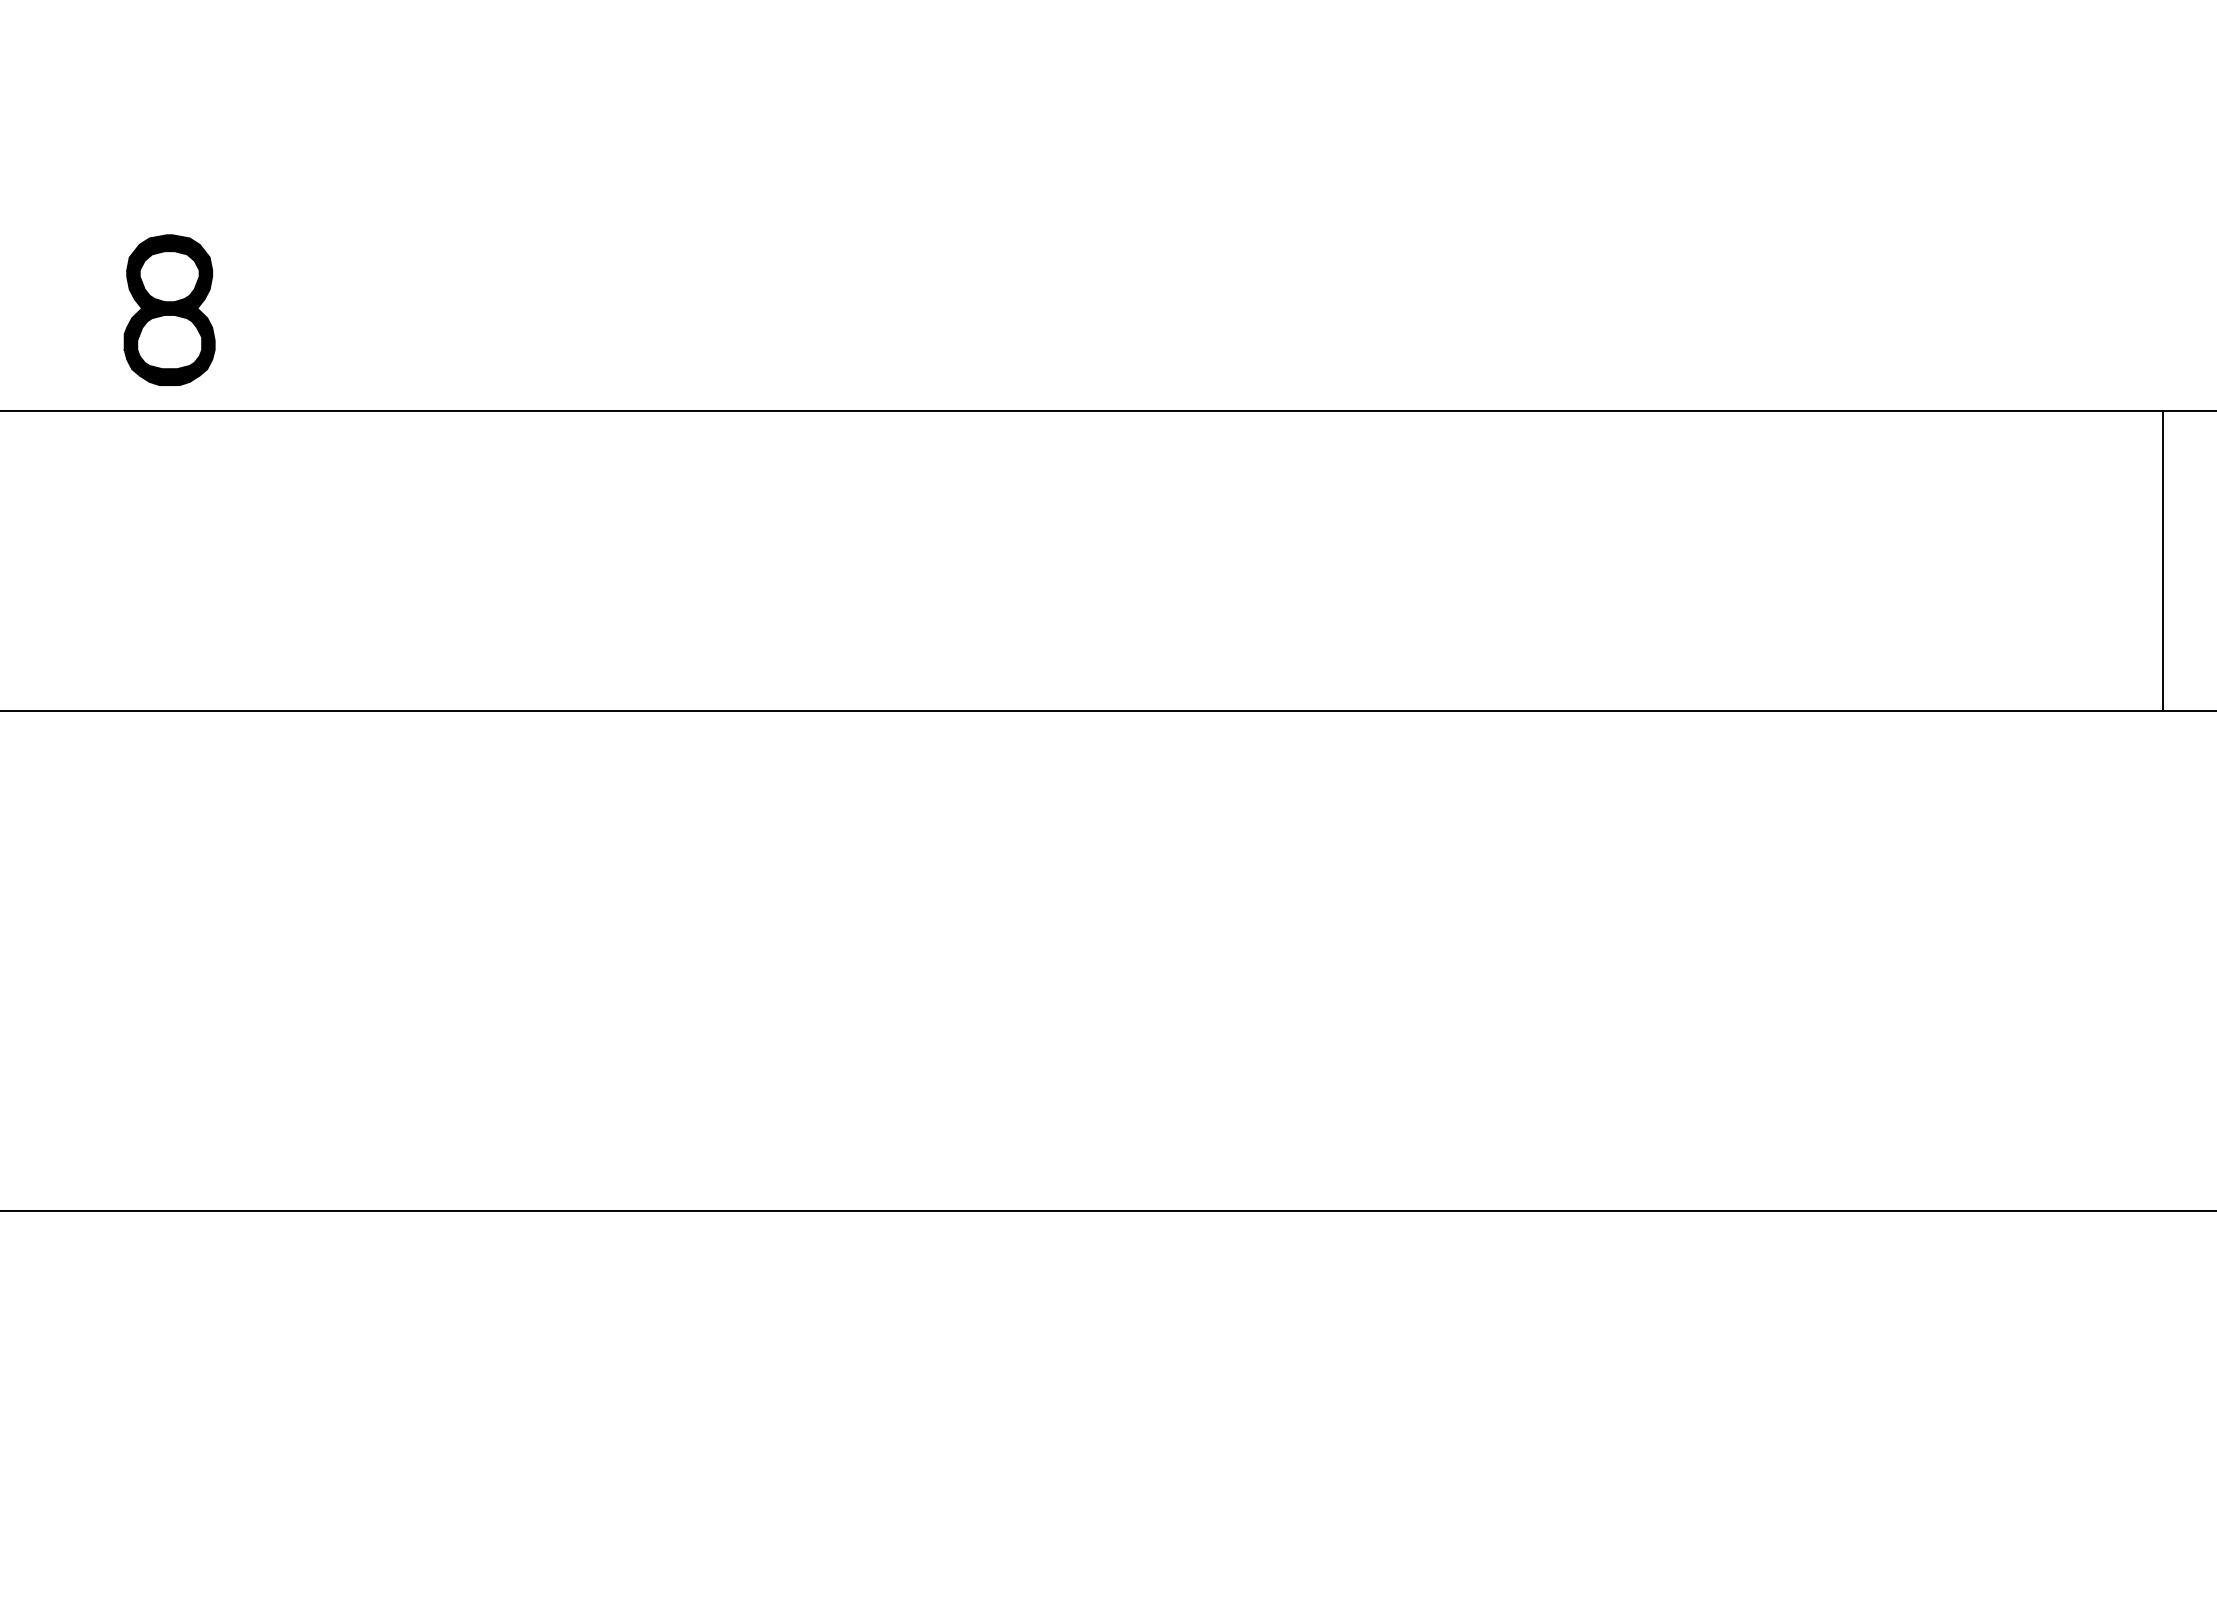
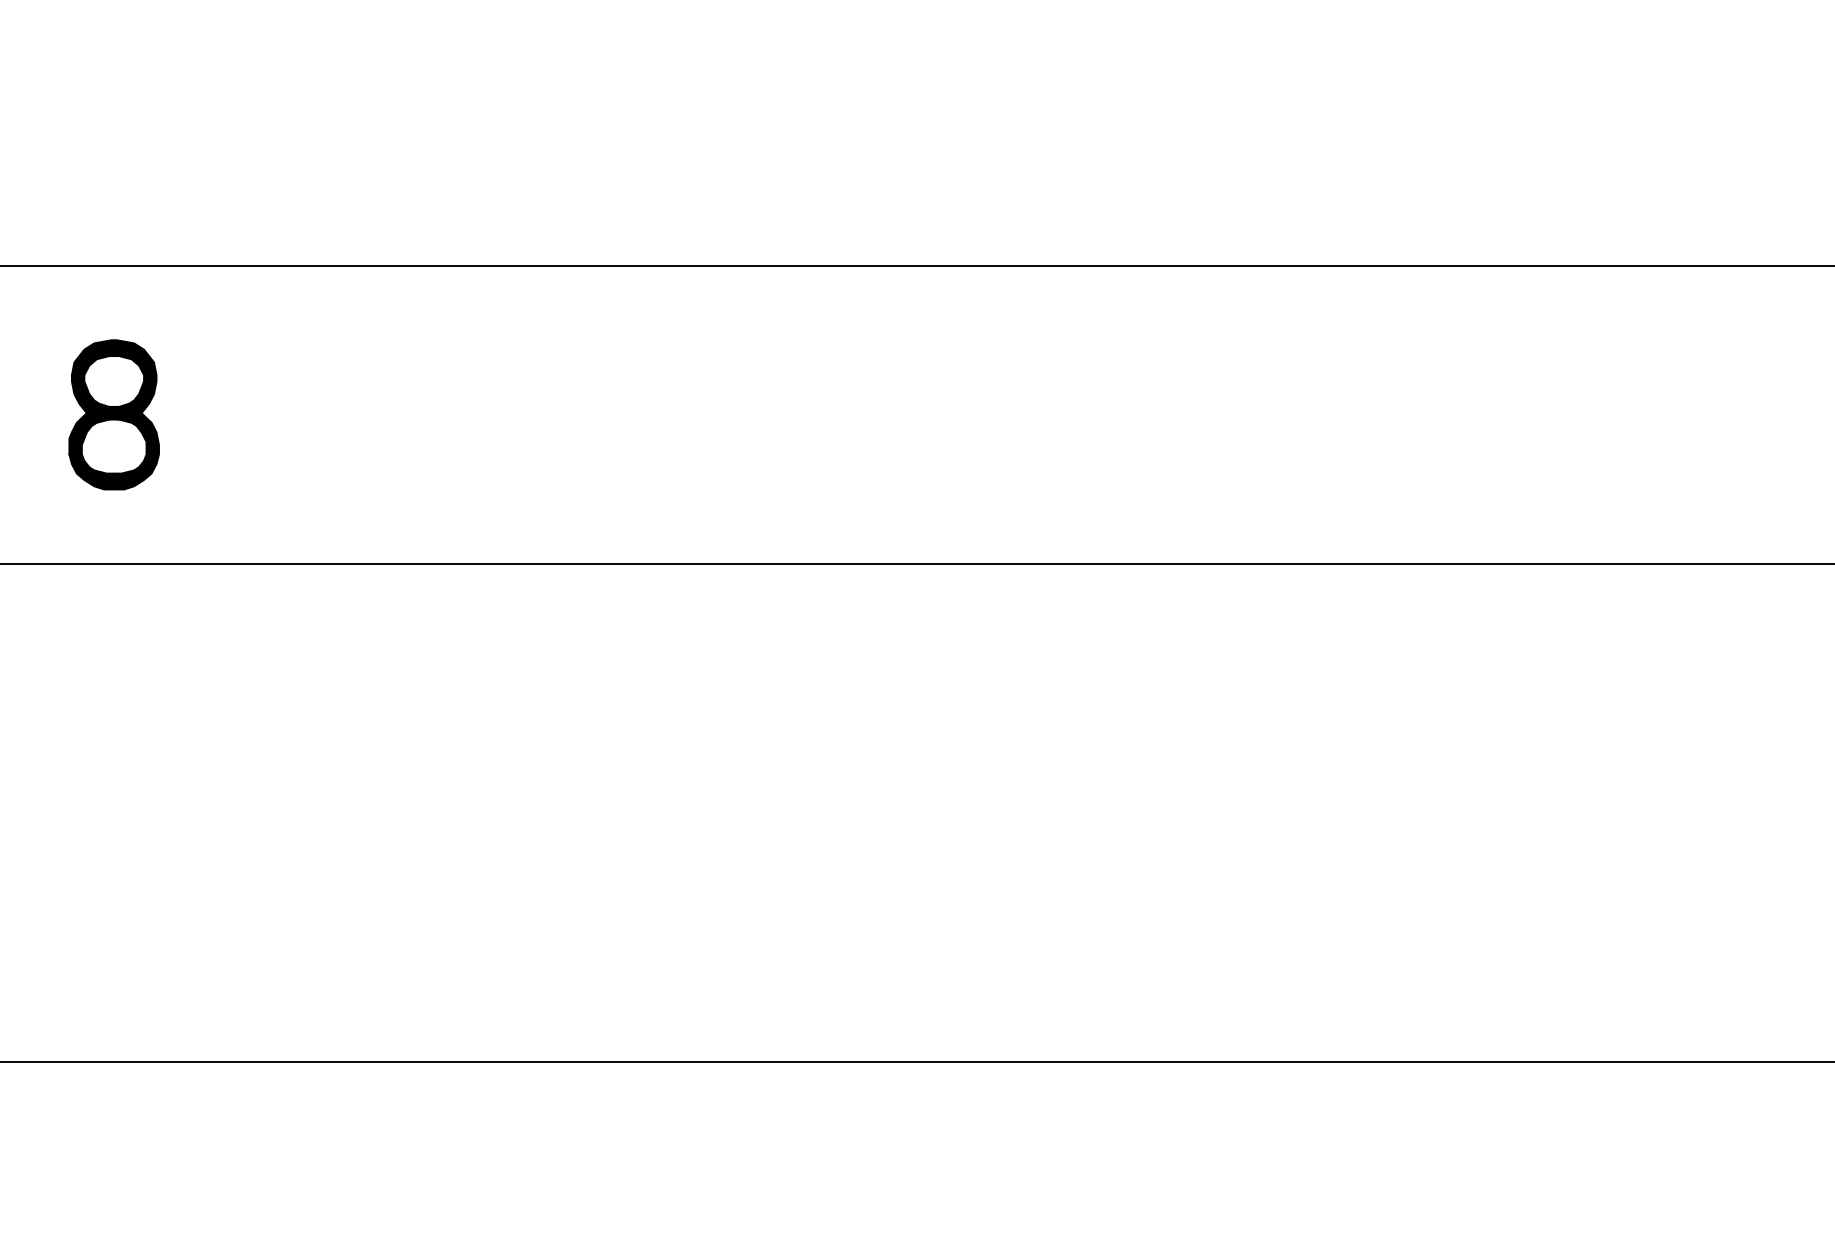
part: (169, 309) -> (114, 414), moved

